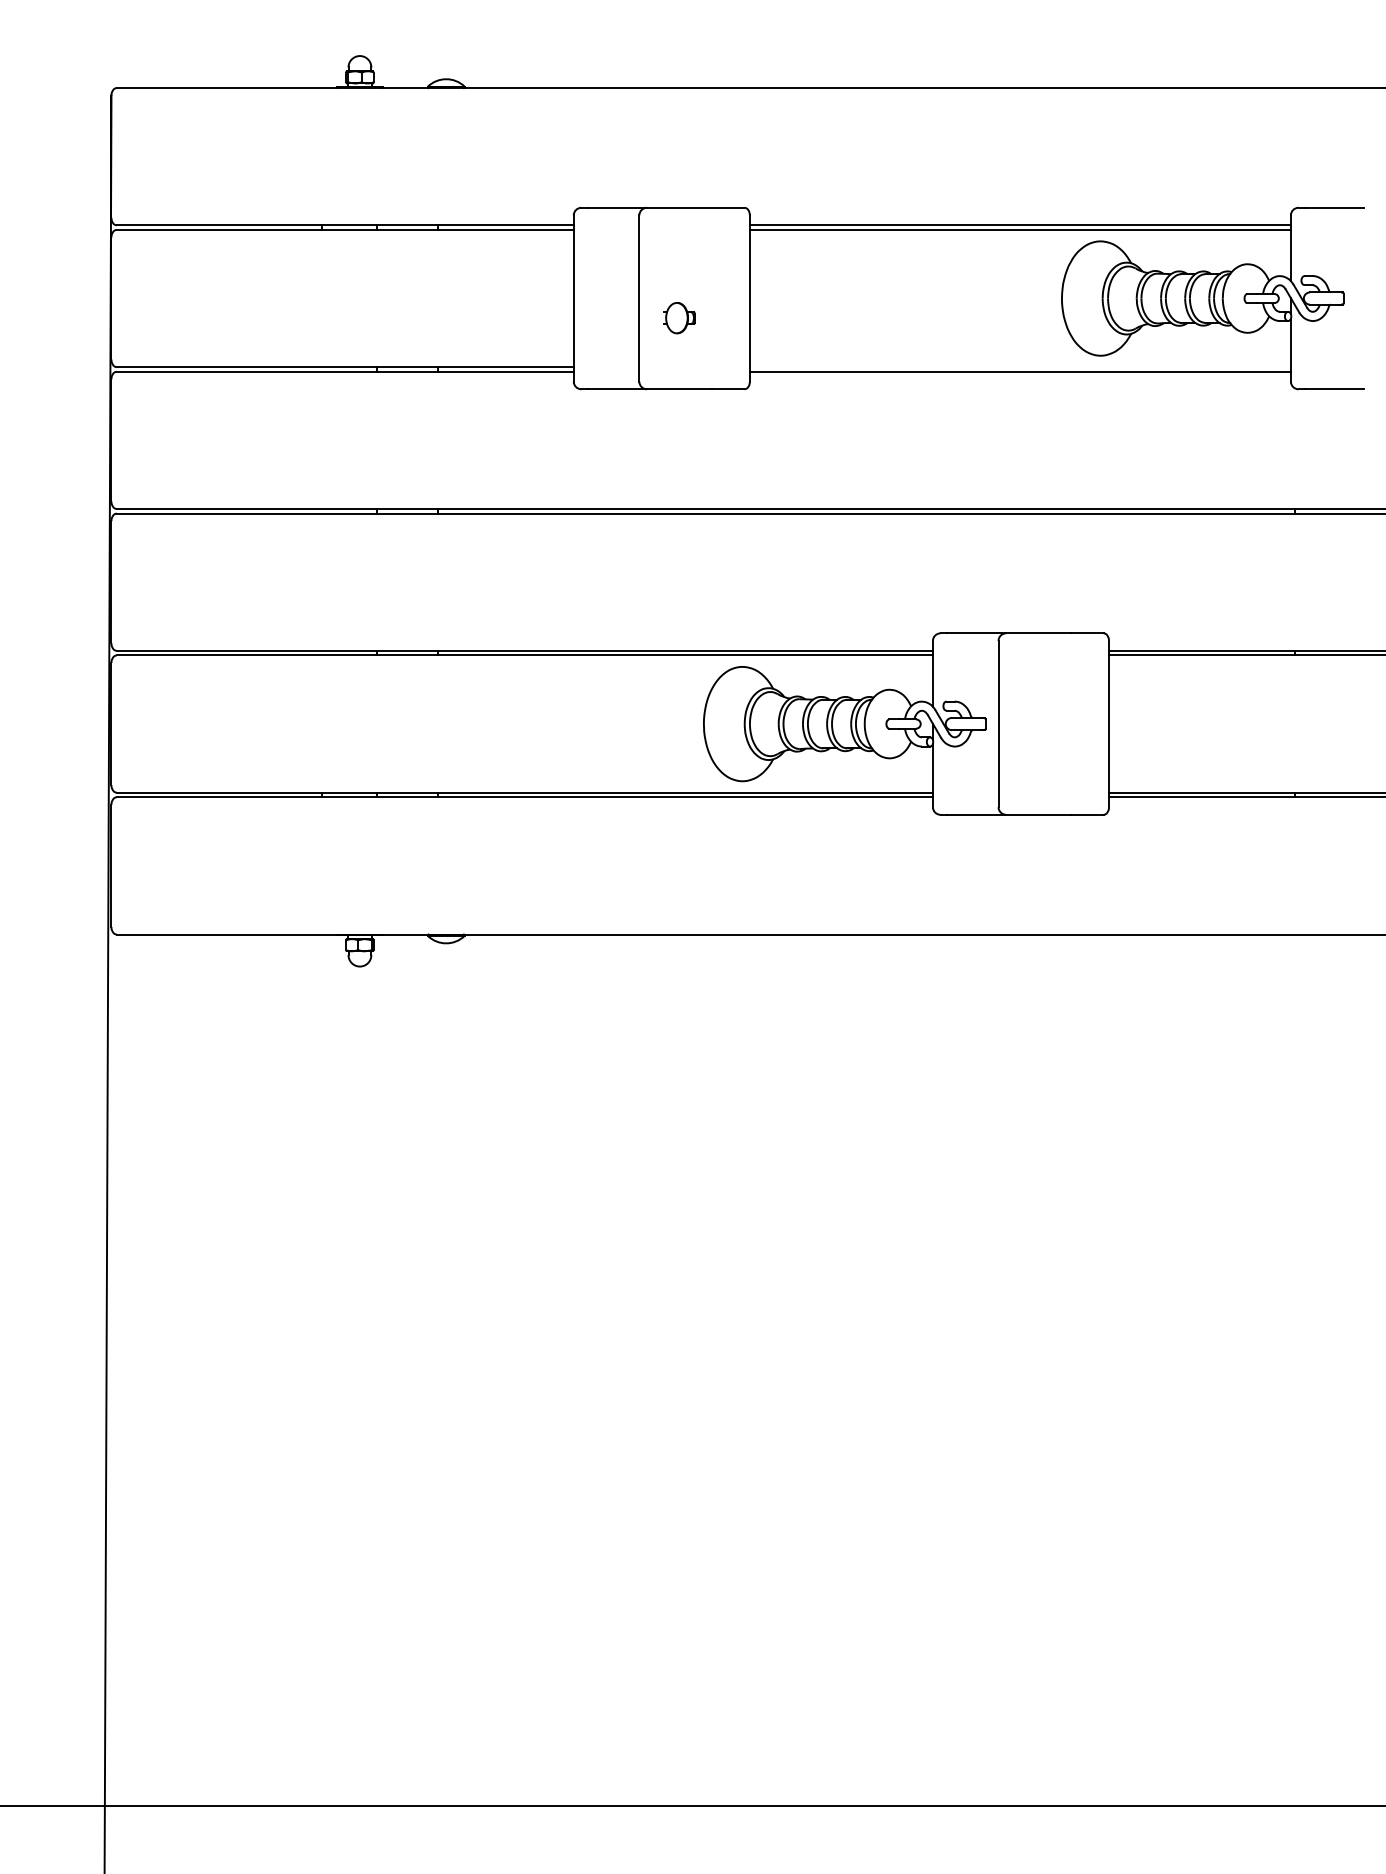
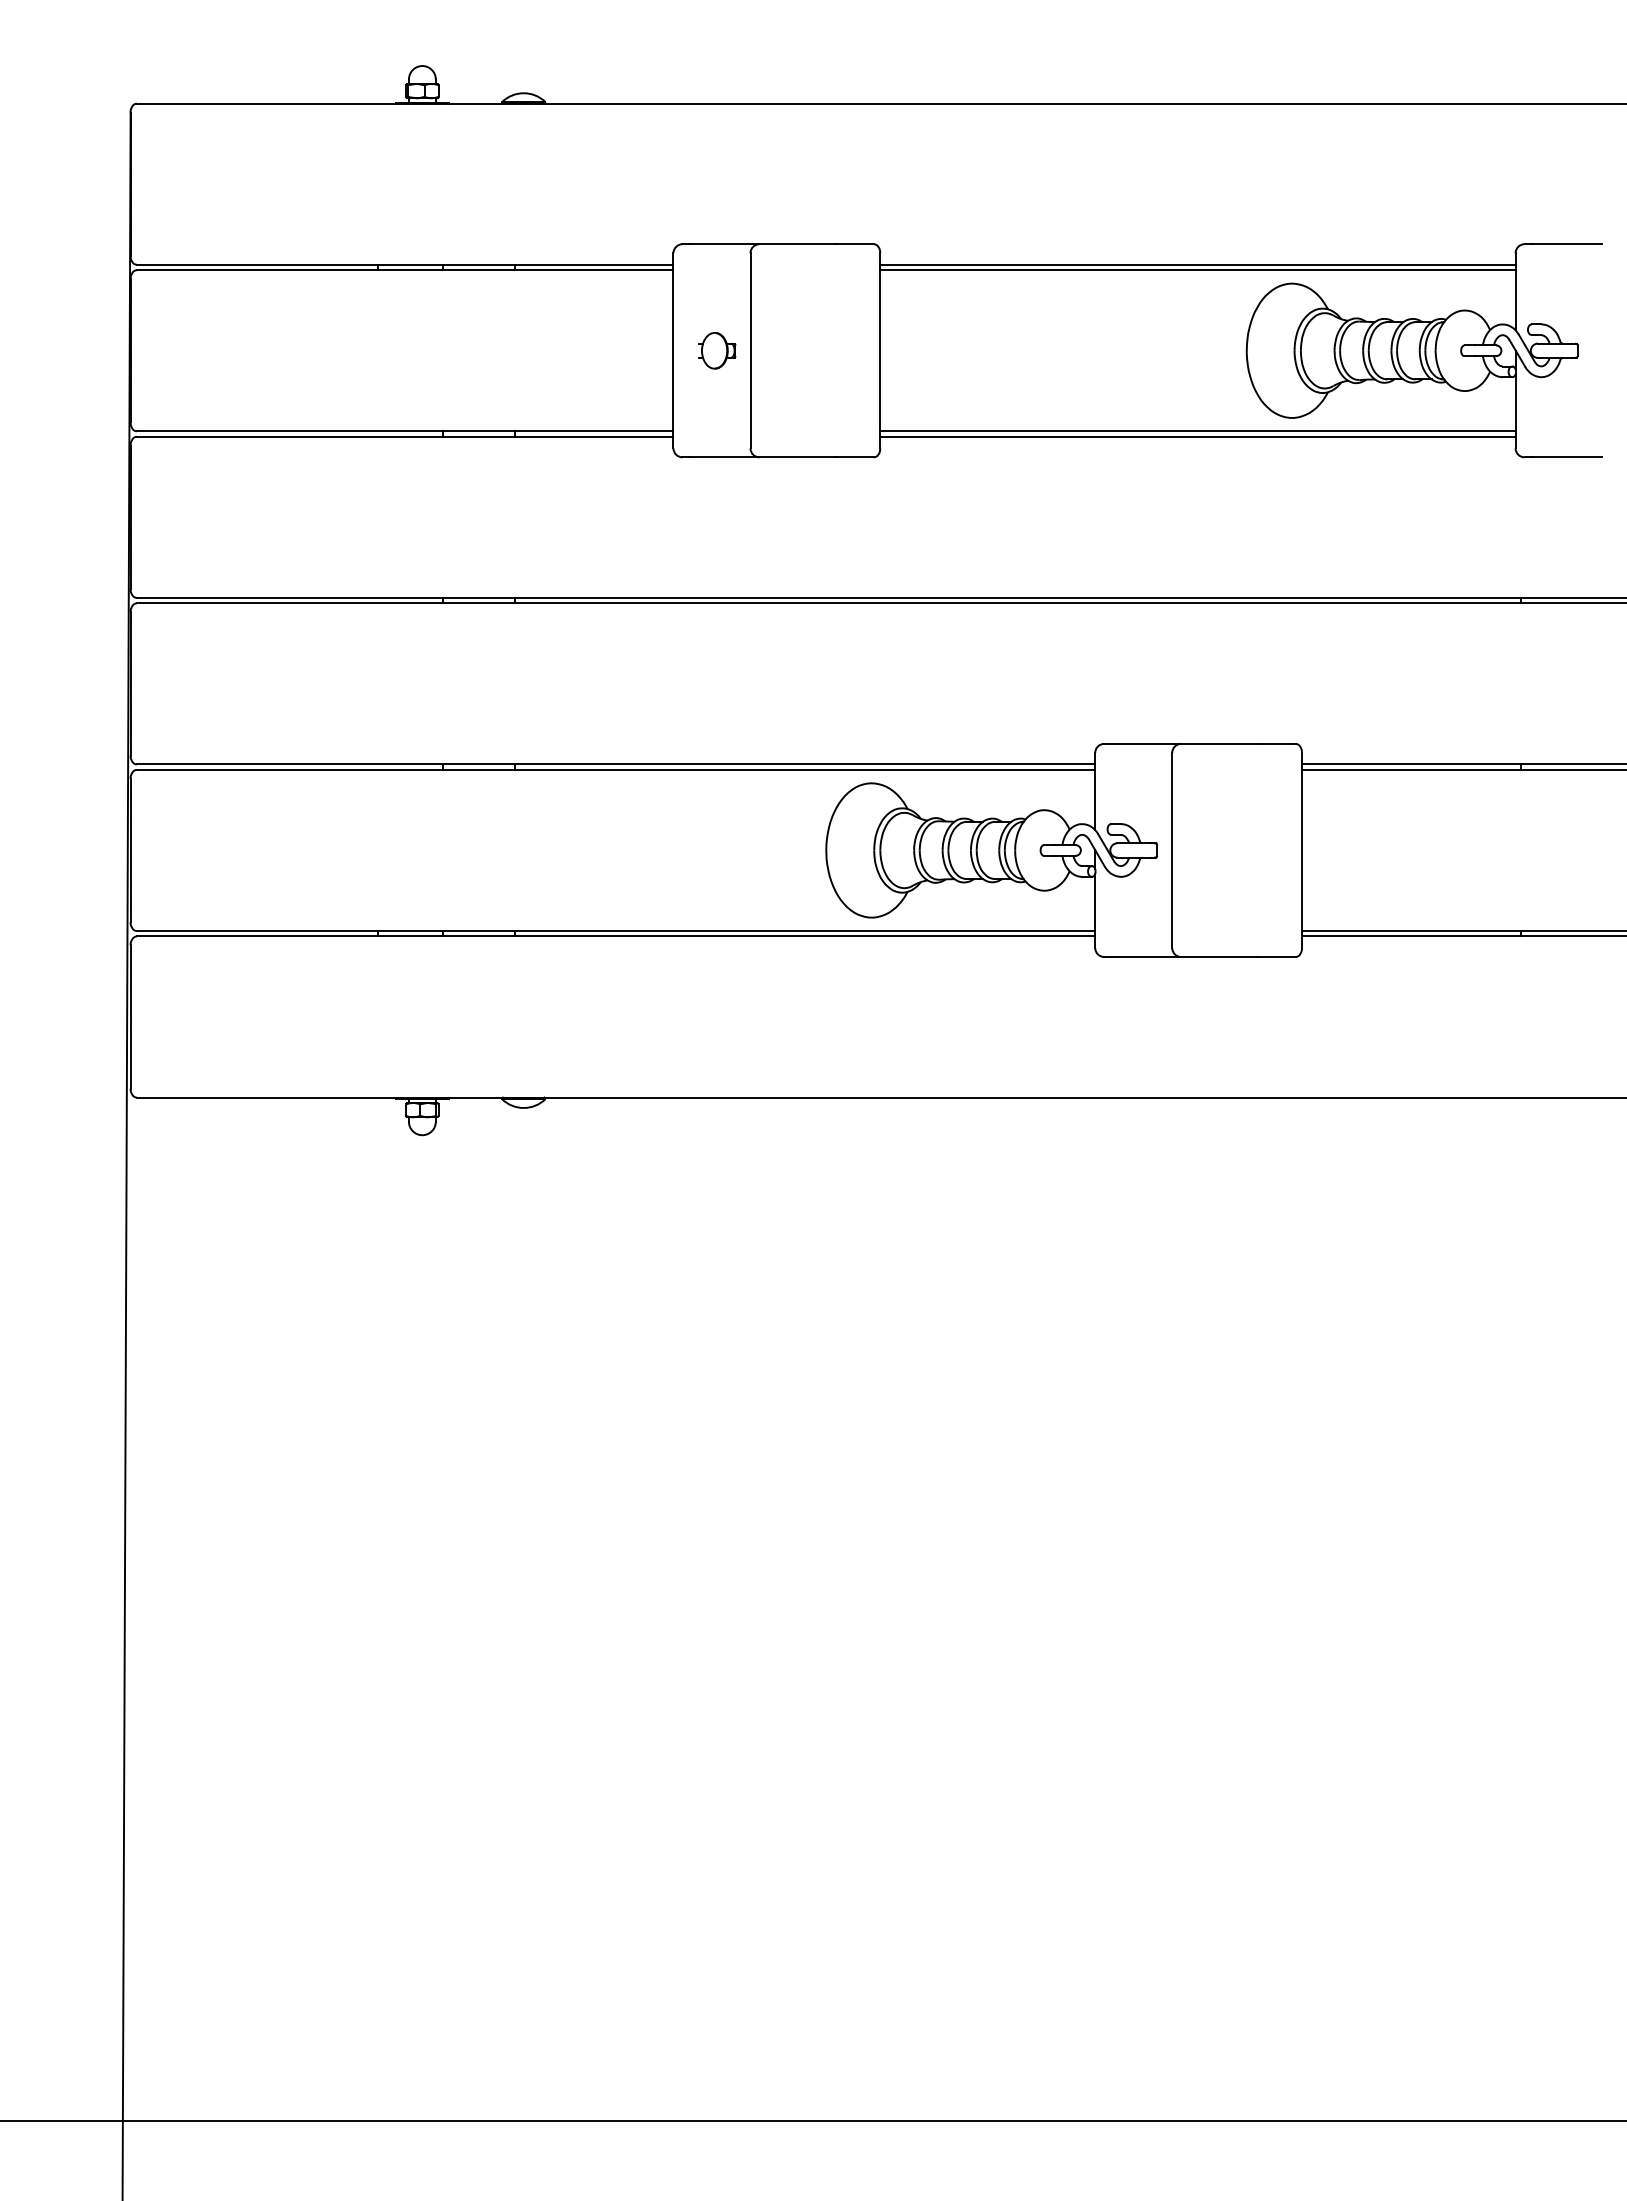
part: (679, 317) -> (717, 350), moved
line: (1020, 367) -> (1197, 431), added

